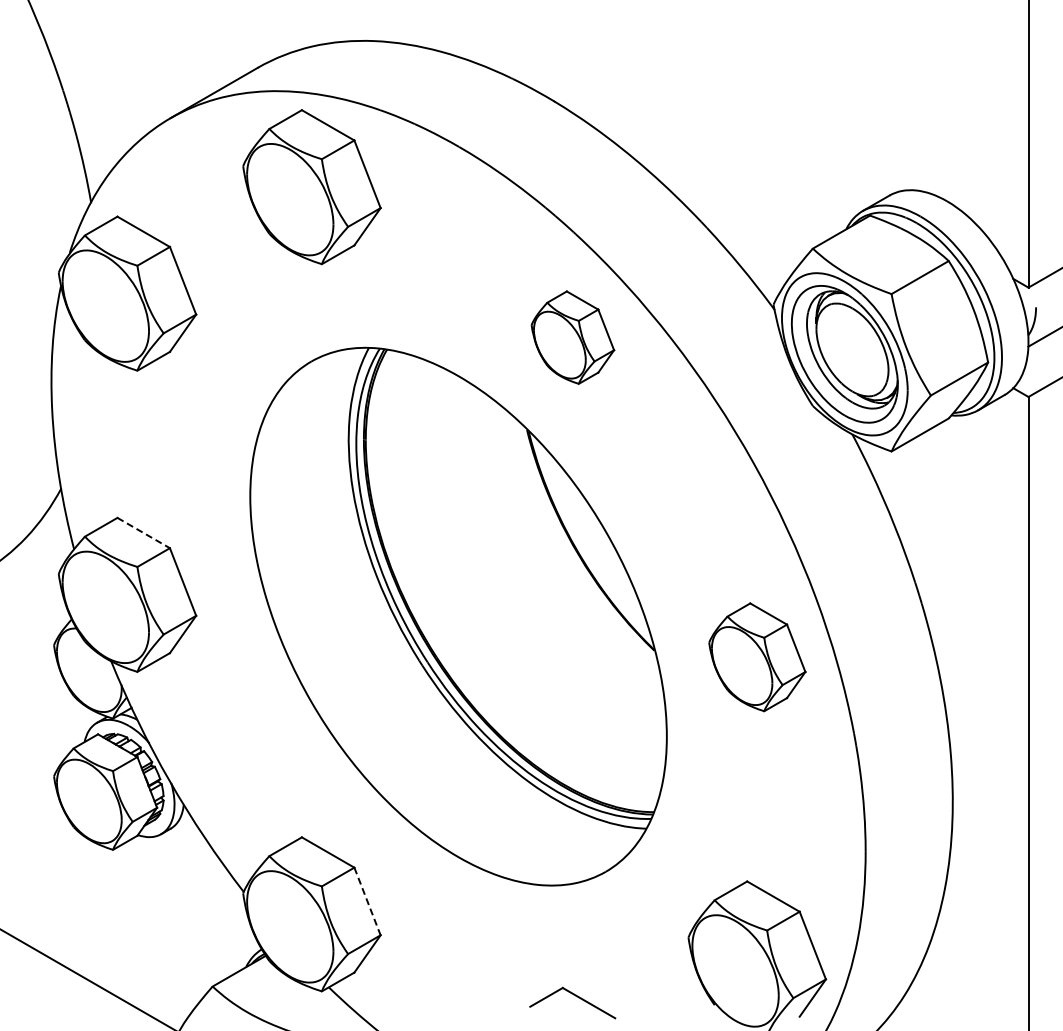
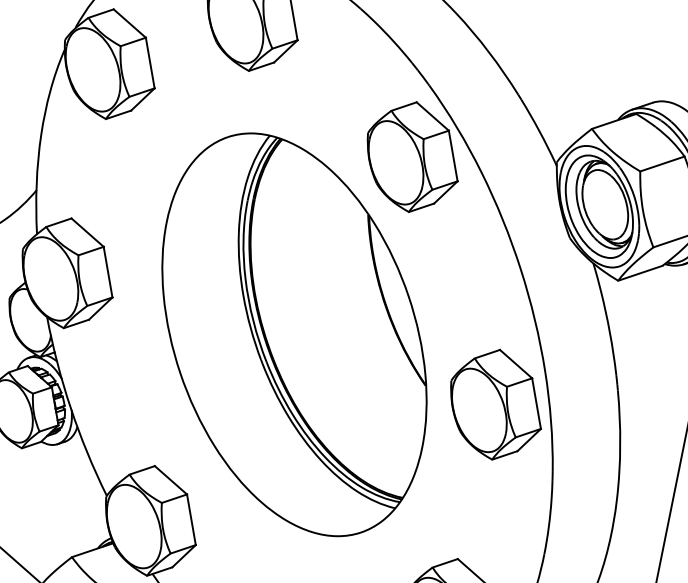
part: (572, 337) -> (412, 156), size x1.67
line: (144, 533) -> (88, 233), dashed -> solid
part: (757, 657) -> (496, 404), size x1.43
line: (367, 901) -> (191, 519), dashed -> solid

